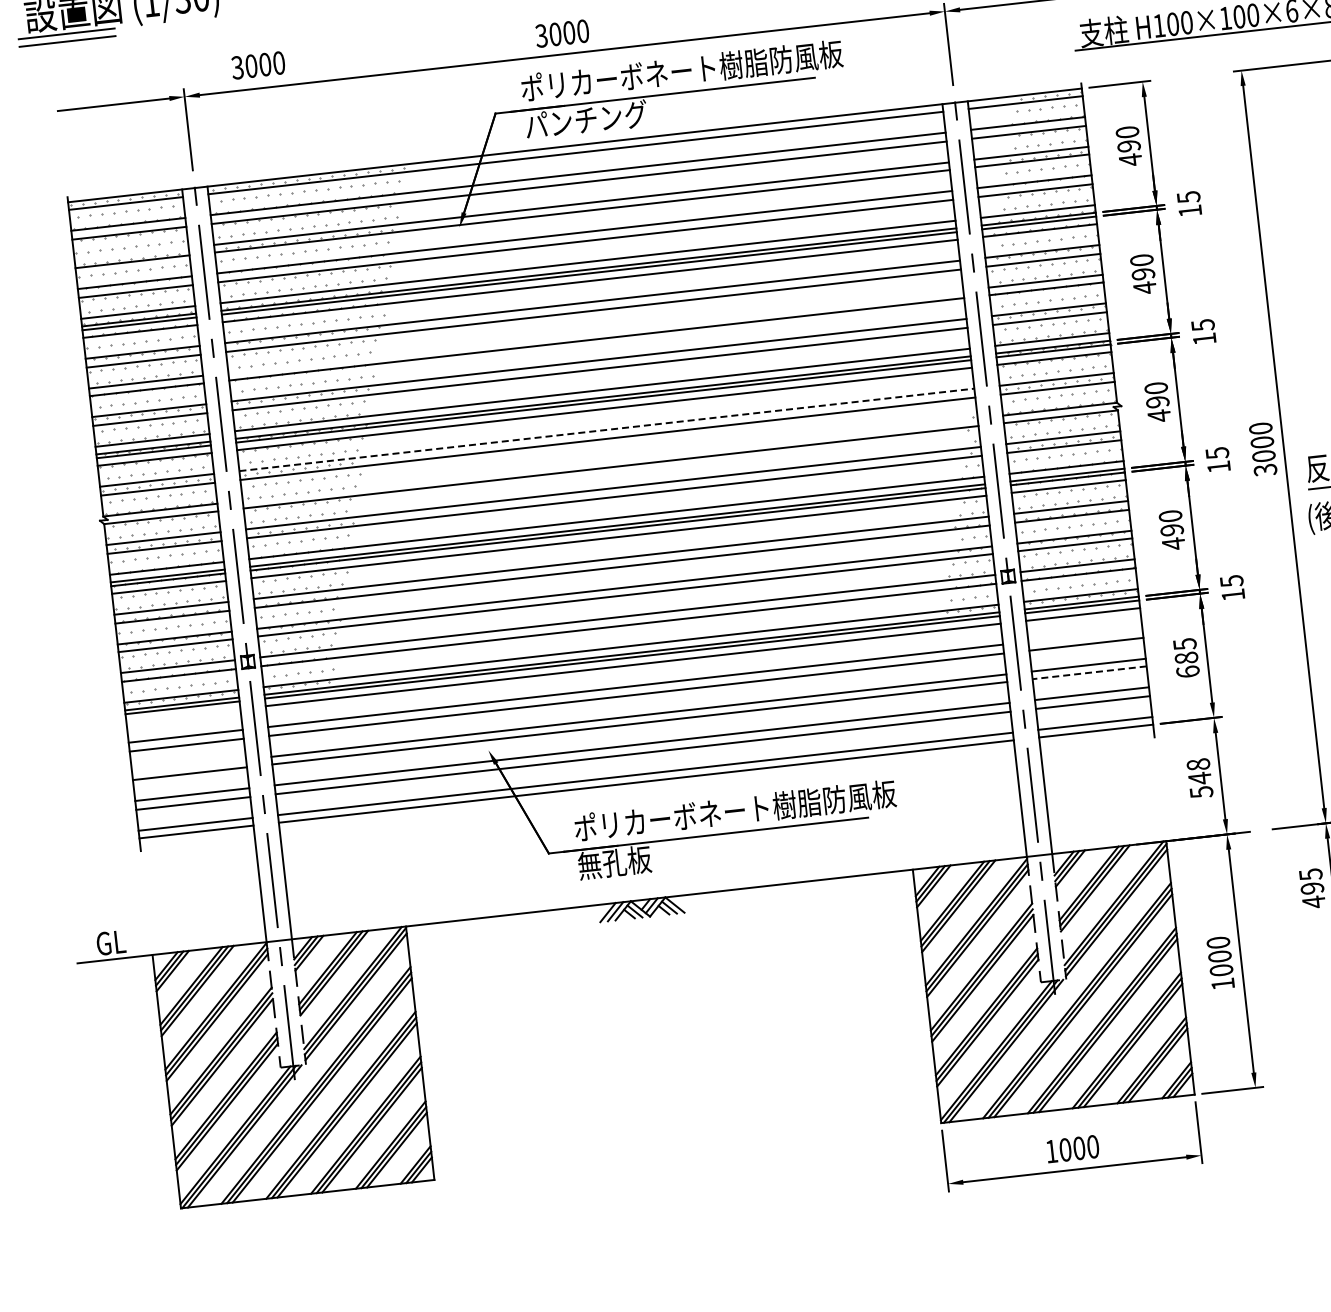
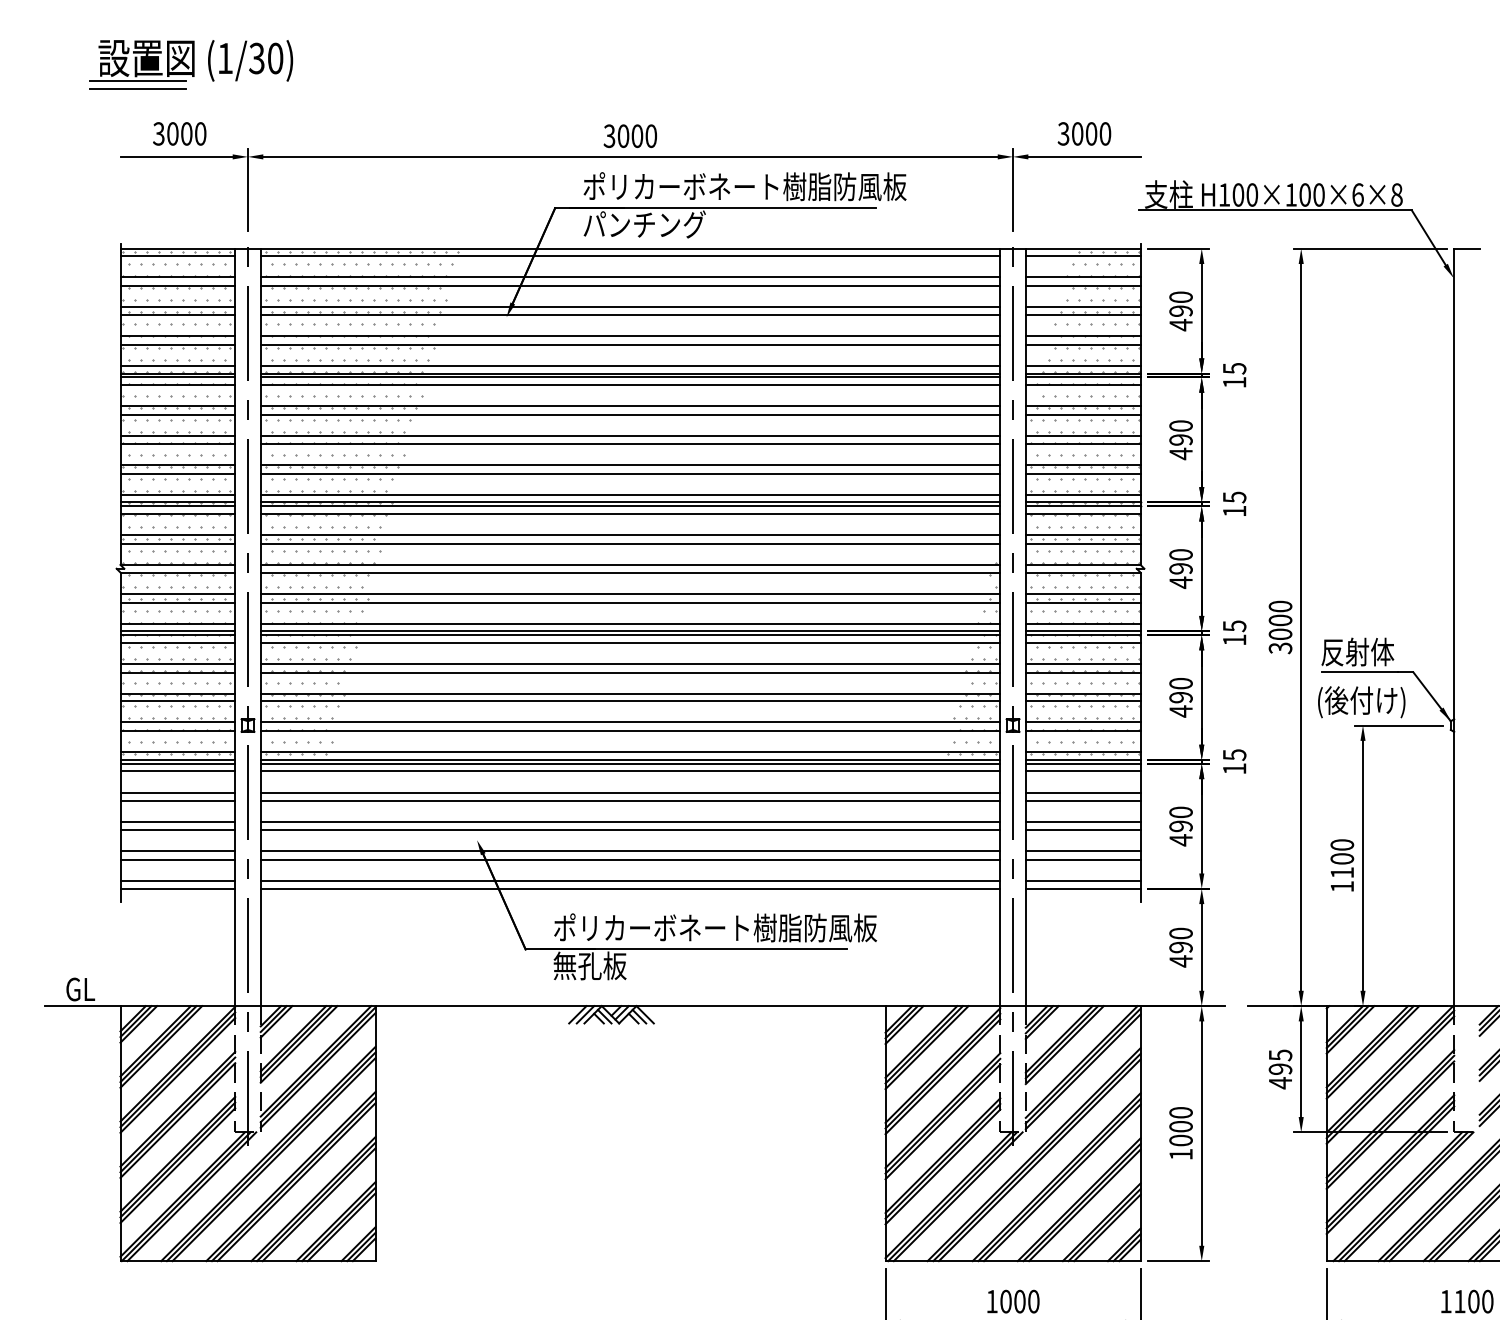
text: (258, 65) -> (179, 133), moved
line: (131, 254) -> (177, 307), added
line: (595, 332) -> (630, 436), added
line: (606, 429) -> (630, 534), dashed -> solid
line: (610, 459) -> (630, 564), added
line: (1084, 635) -> (1082, 792), added
text: (1185, 658) -> (1180, 826), 685 -> 490
line: (1088, 673) -> (1082, 830), dashed -> solid
line: (183, 715) -> (177, 771), added
line: (188, 766) -> (177, 822), added
text: (1199, 778) -> (1180, 947), 548 -> 490

